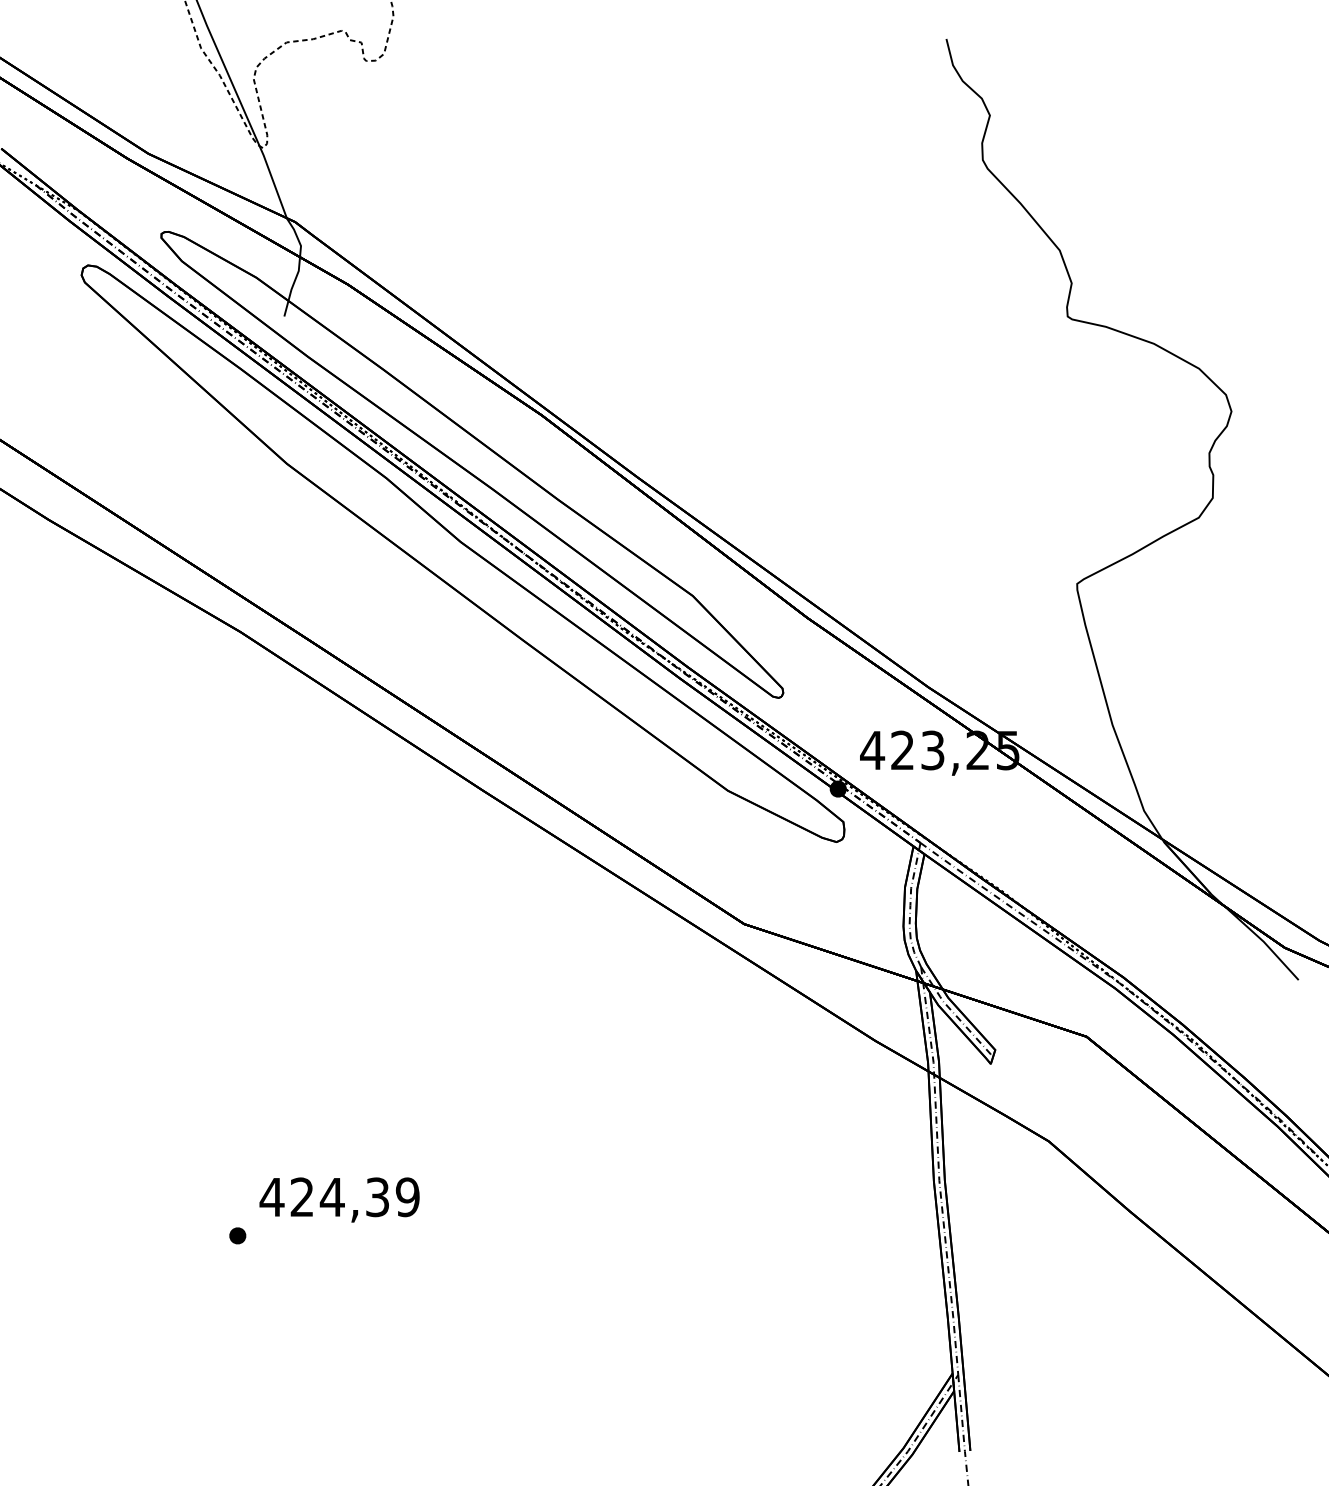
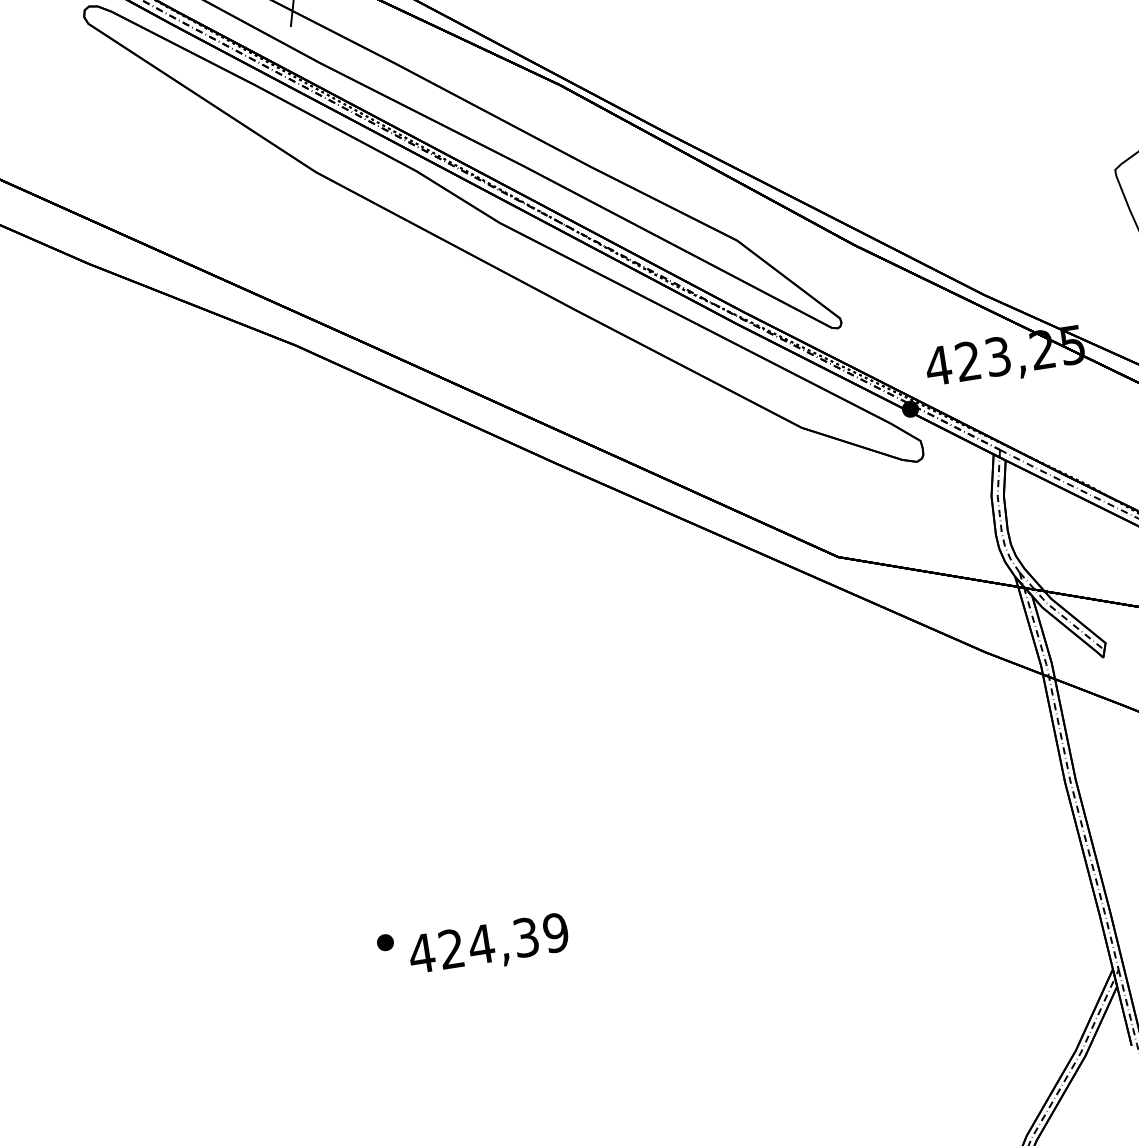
text: (339, 1199) -> (488, 945), moved

